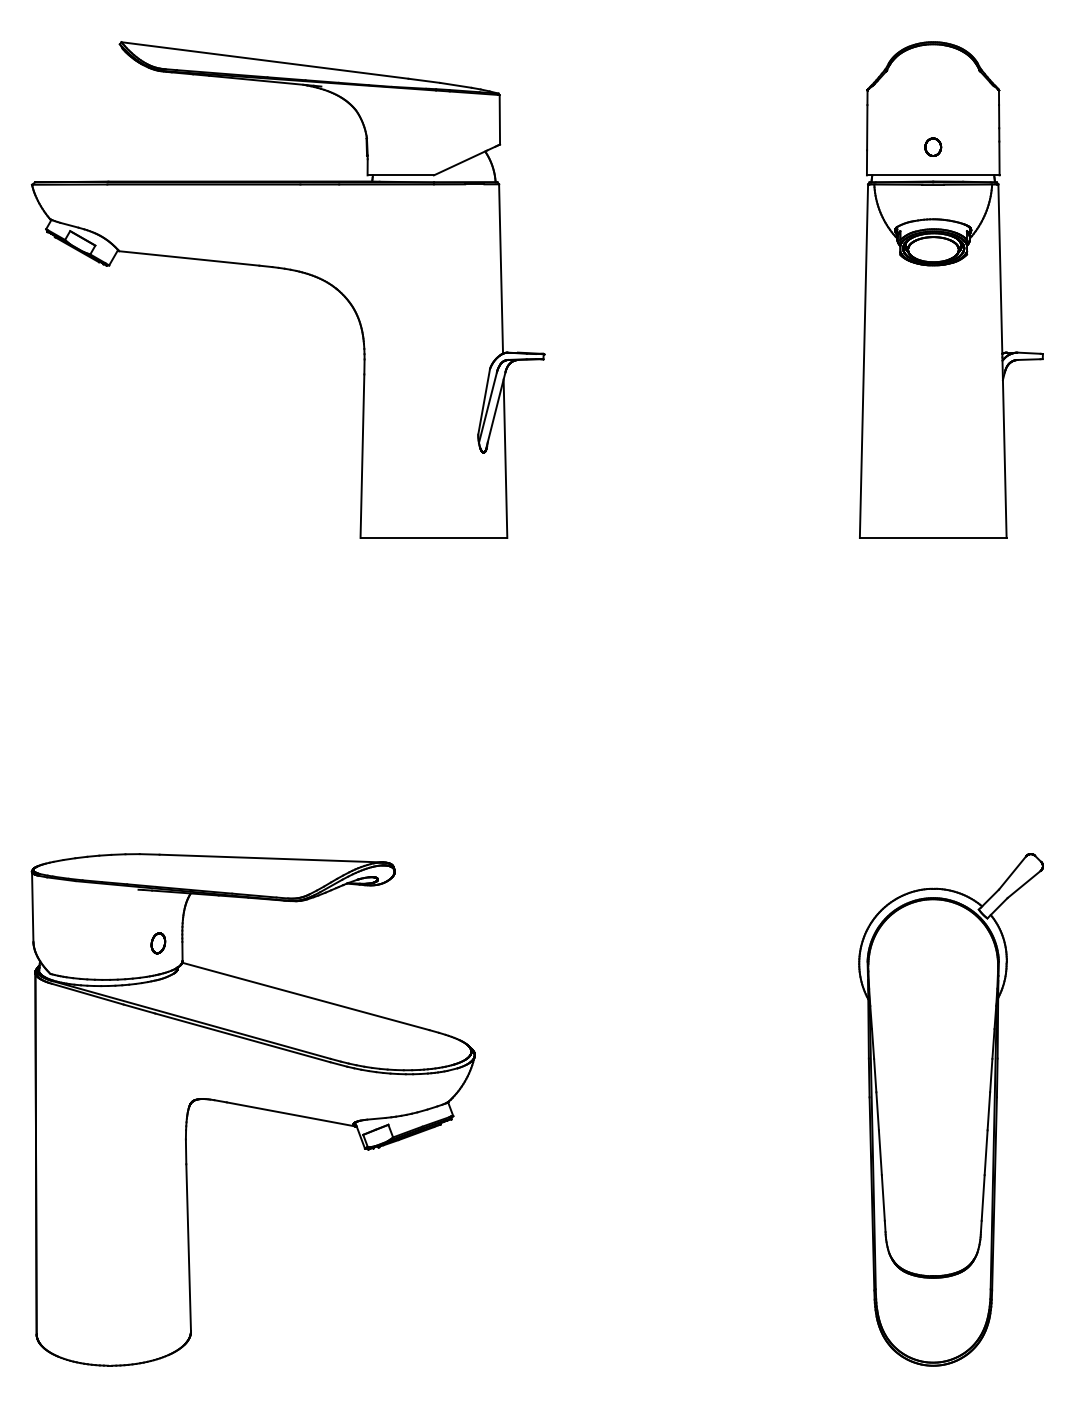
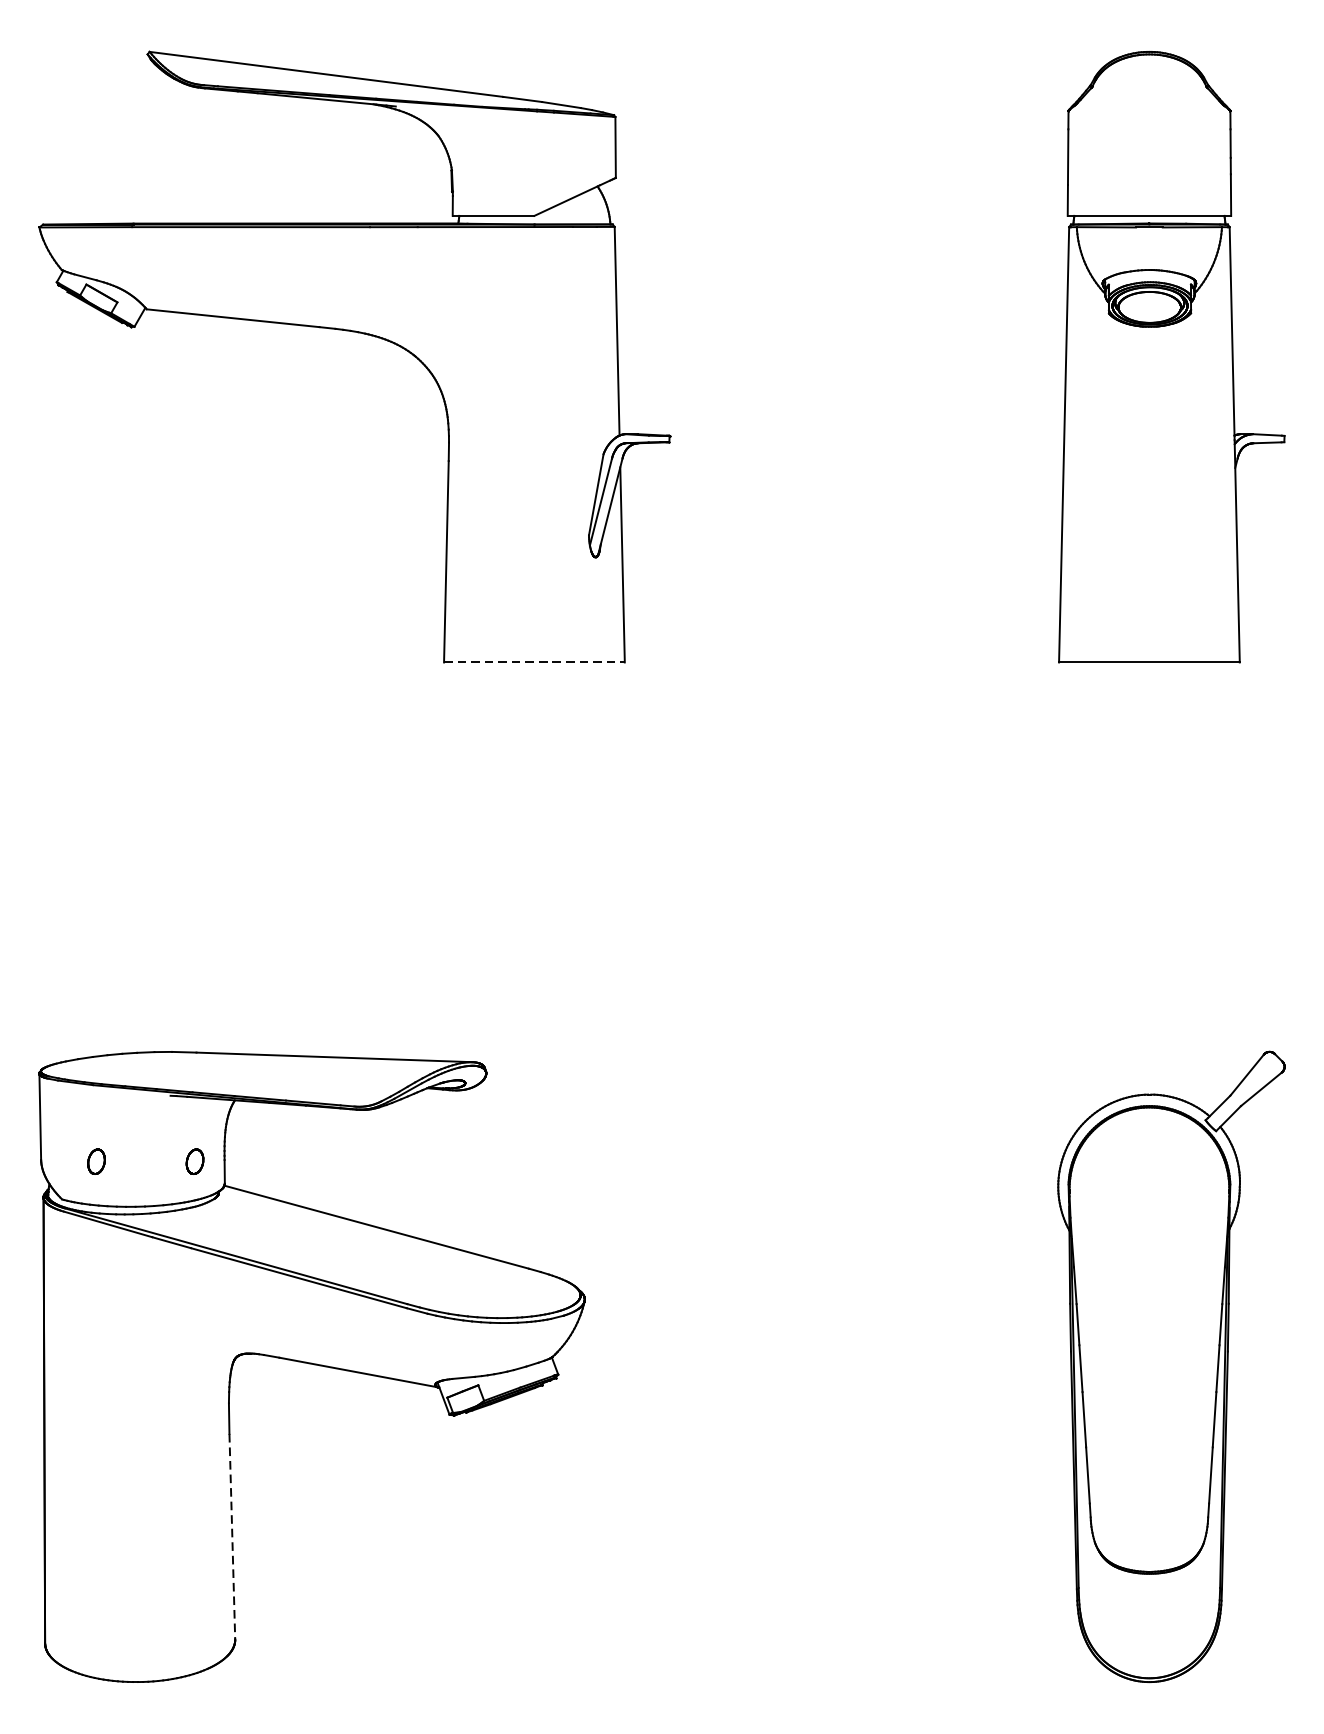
part: (933, 146) -> (1149, 180), removed
line: (434, 537) -> (535, 661), solid -> dashed
part: (78, 943) -> (96, 1161), added
line: (188, 1248) -> (232, 1537), solid -> dashed

